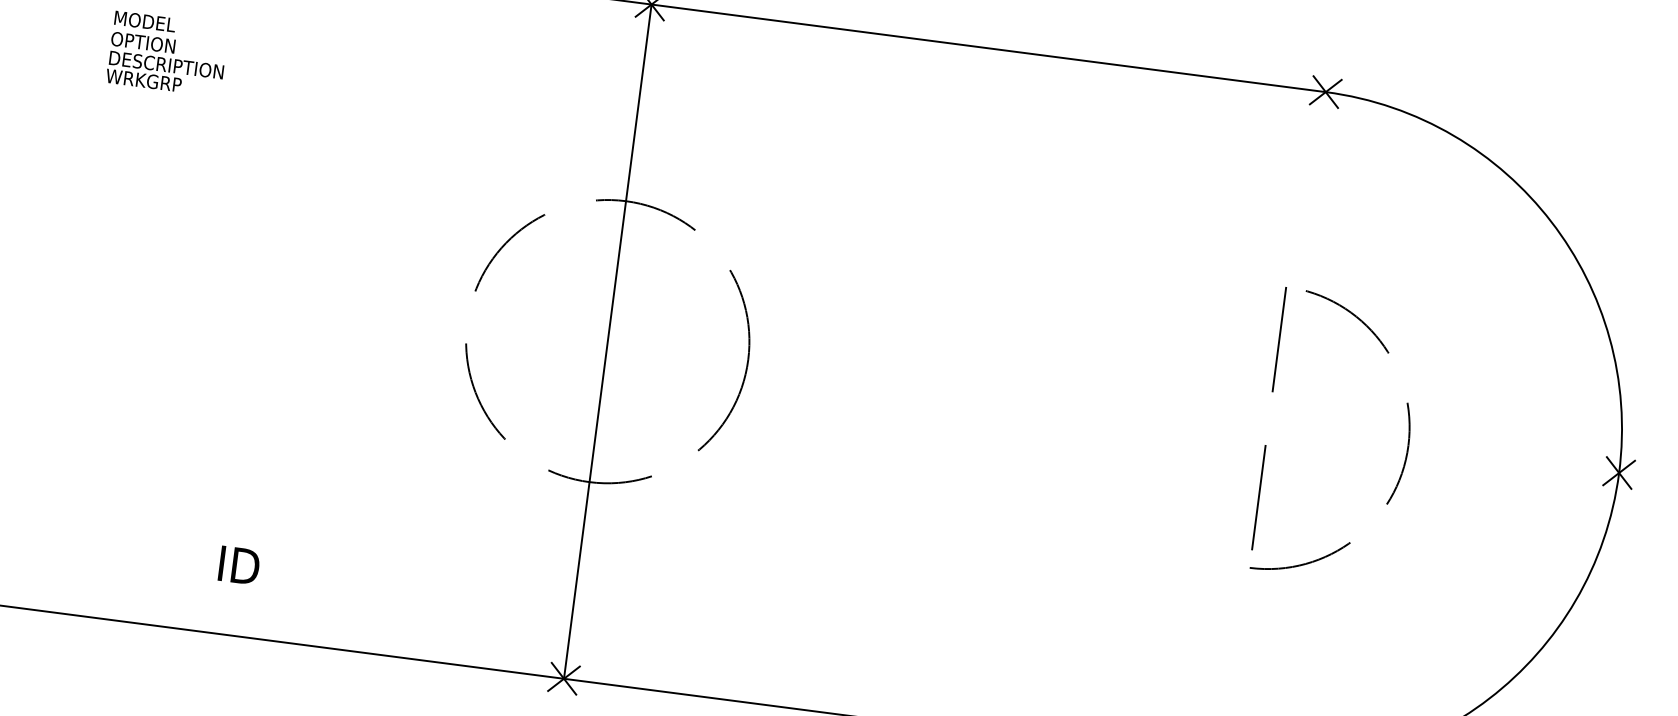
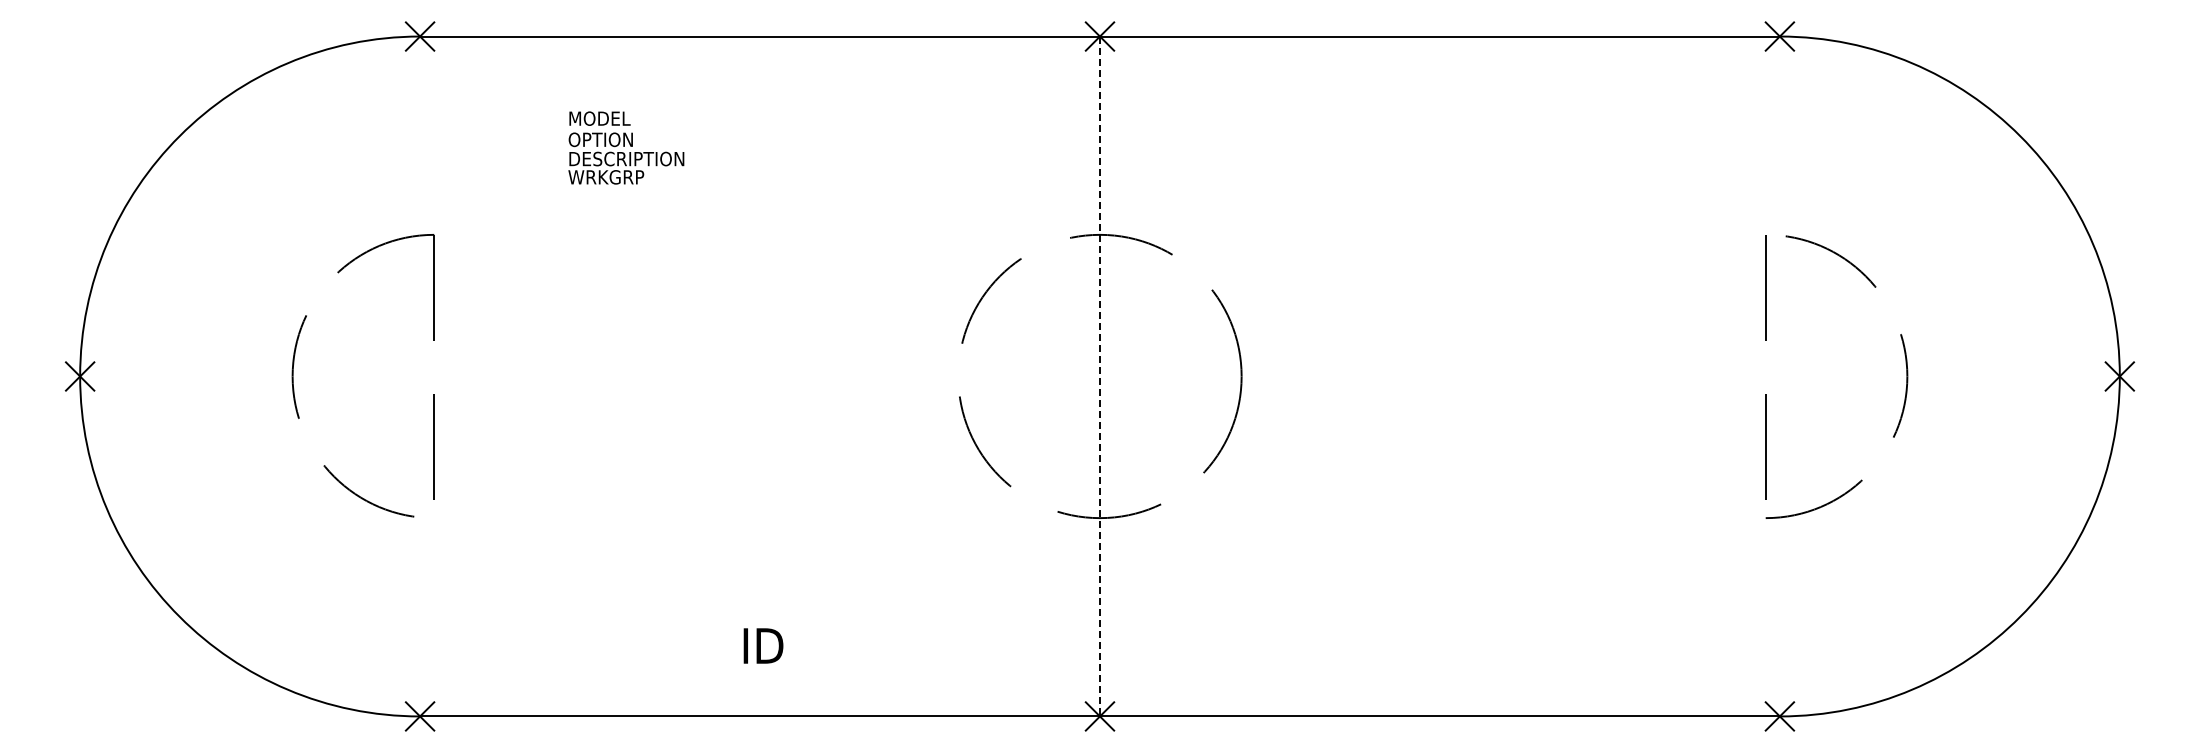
line: (608, 341) -> (1100, 376), solid -> dashed

